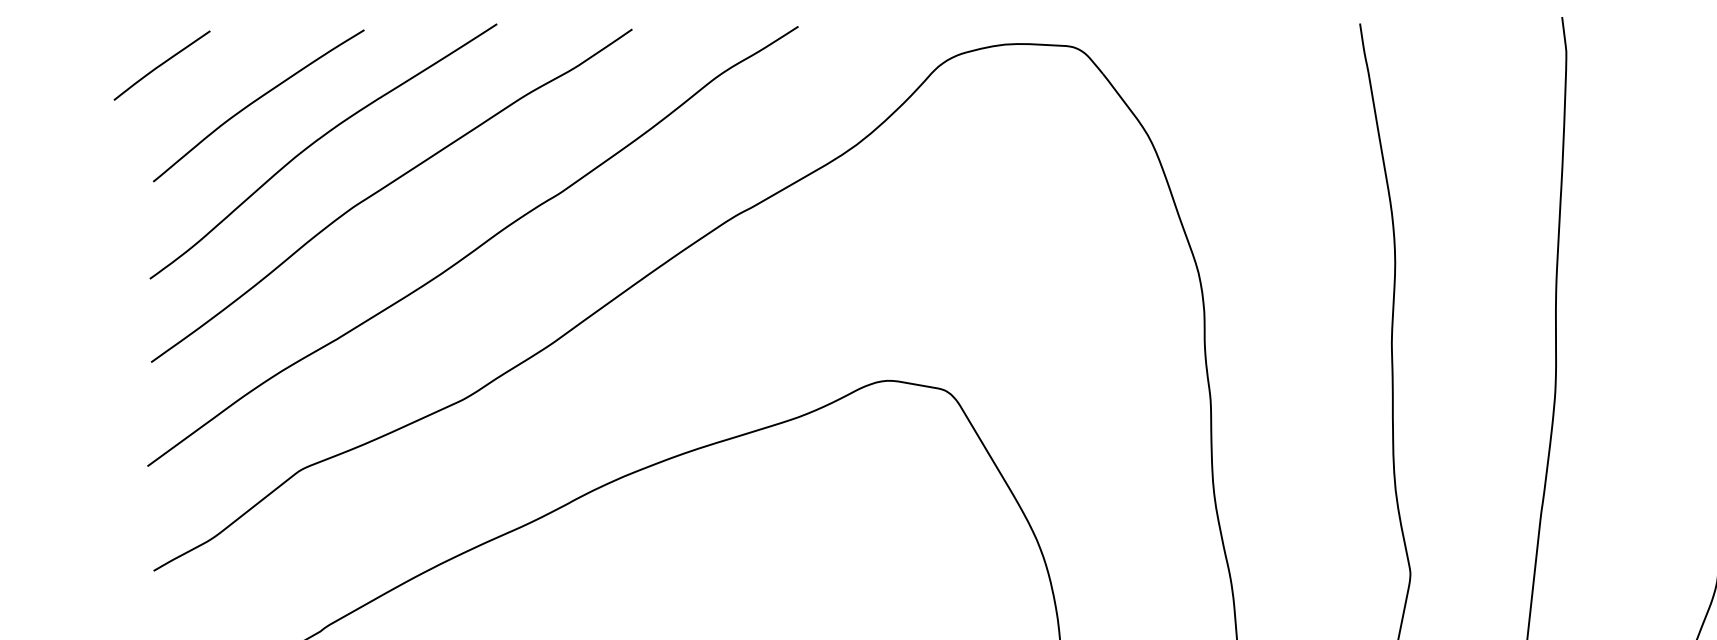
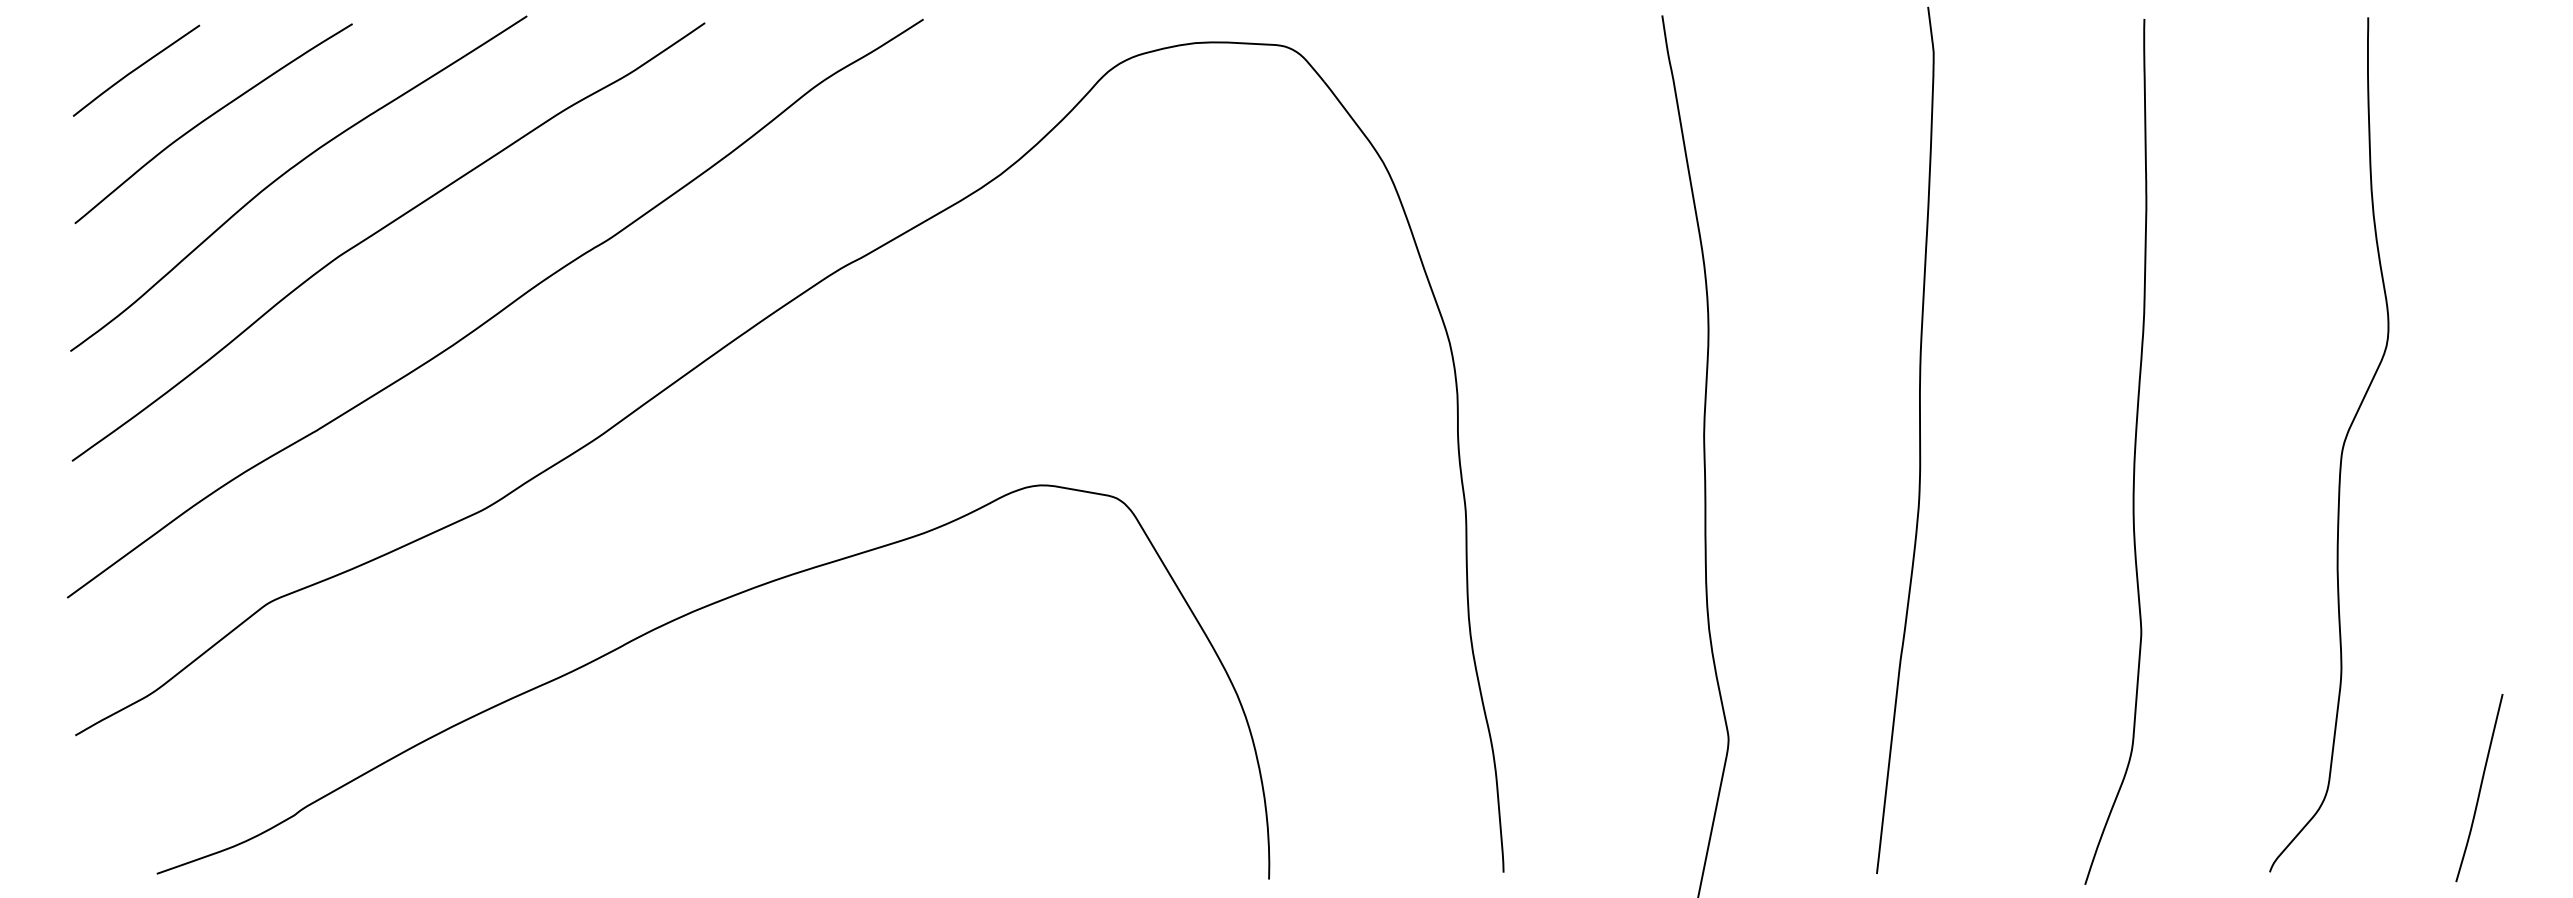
curve: (162, 64) -> (136, 69), moved

